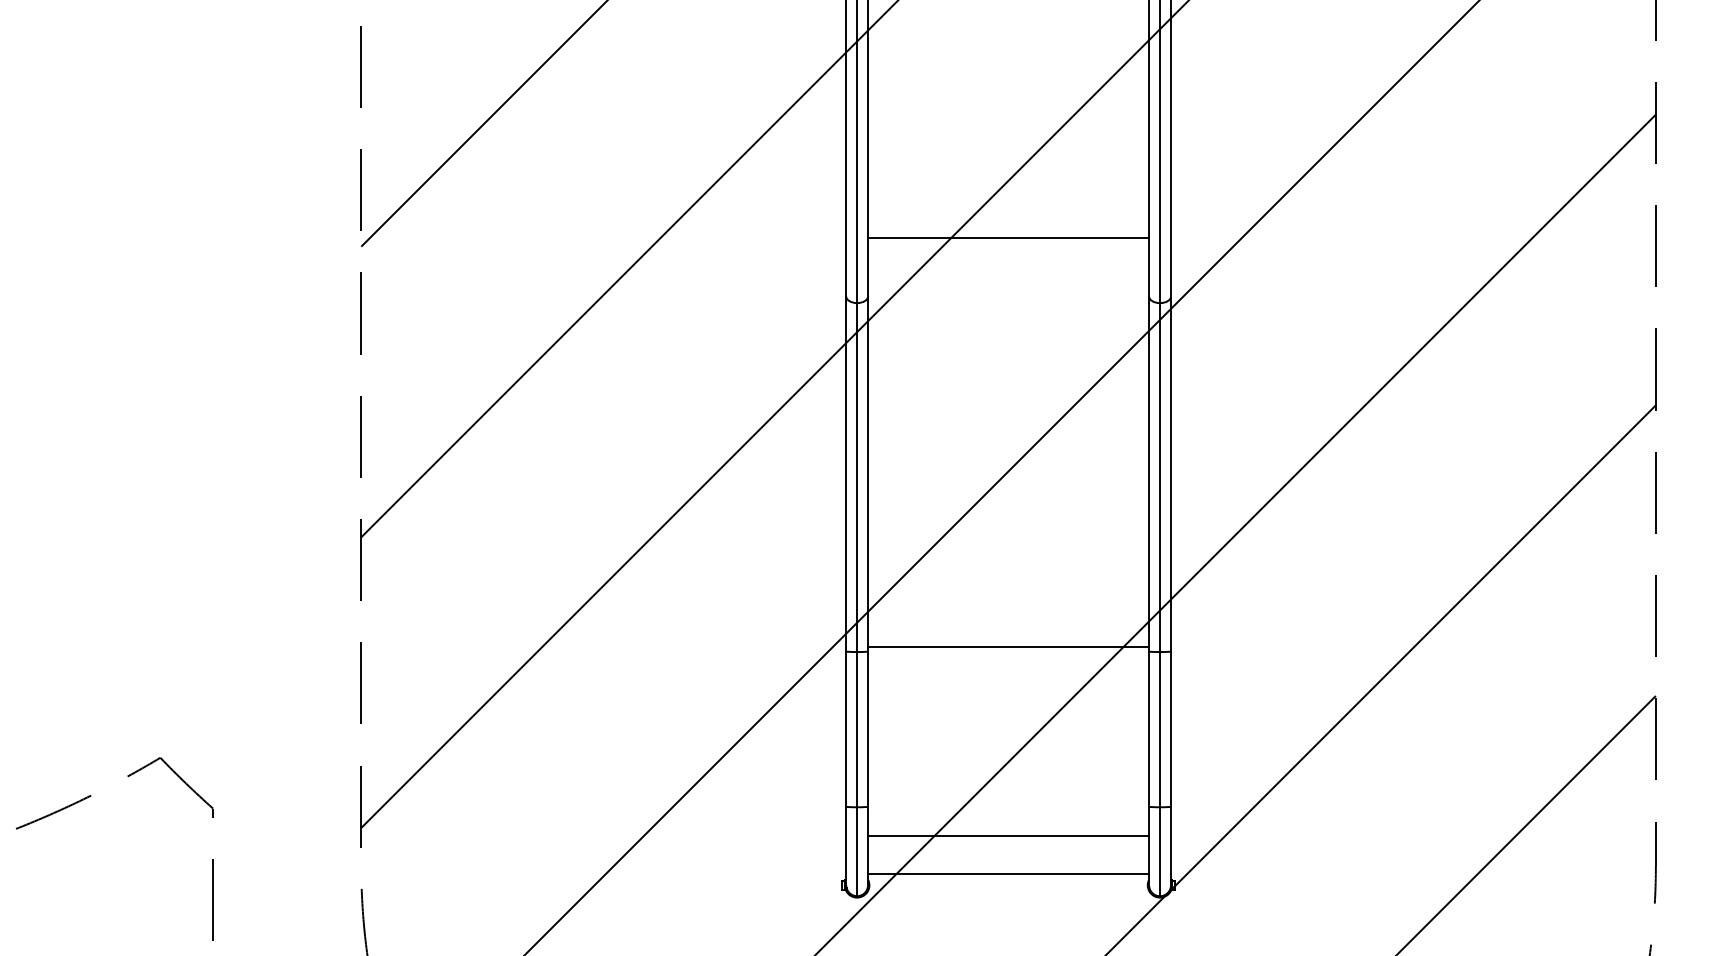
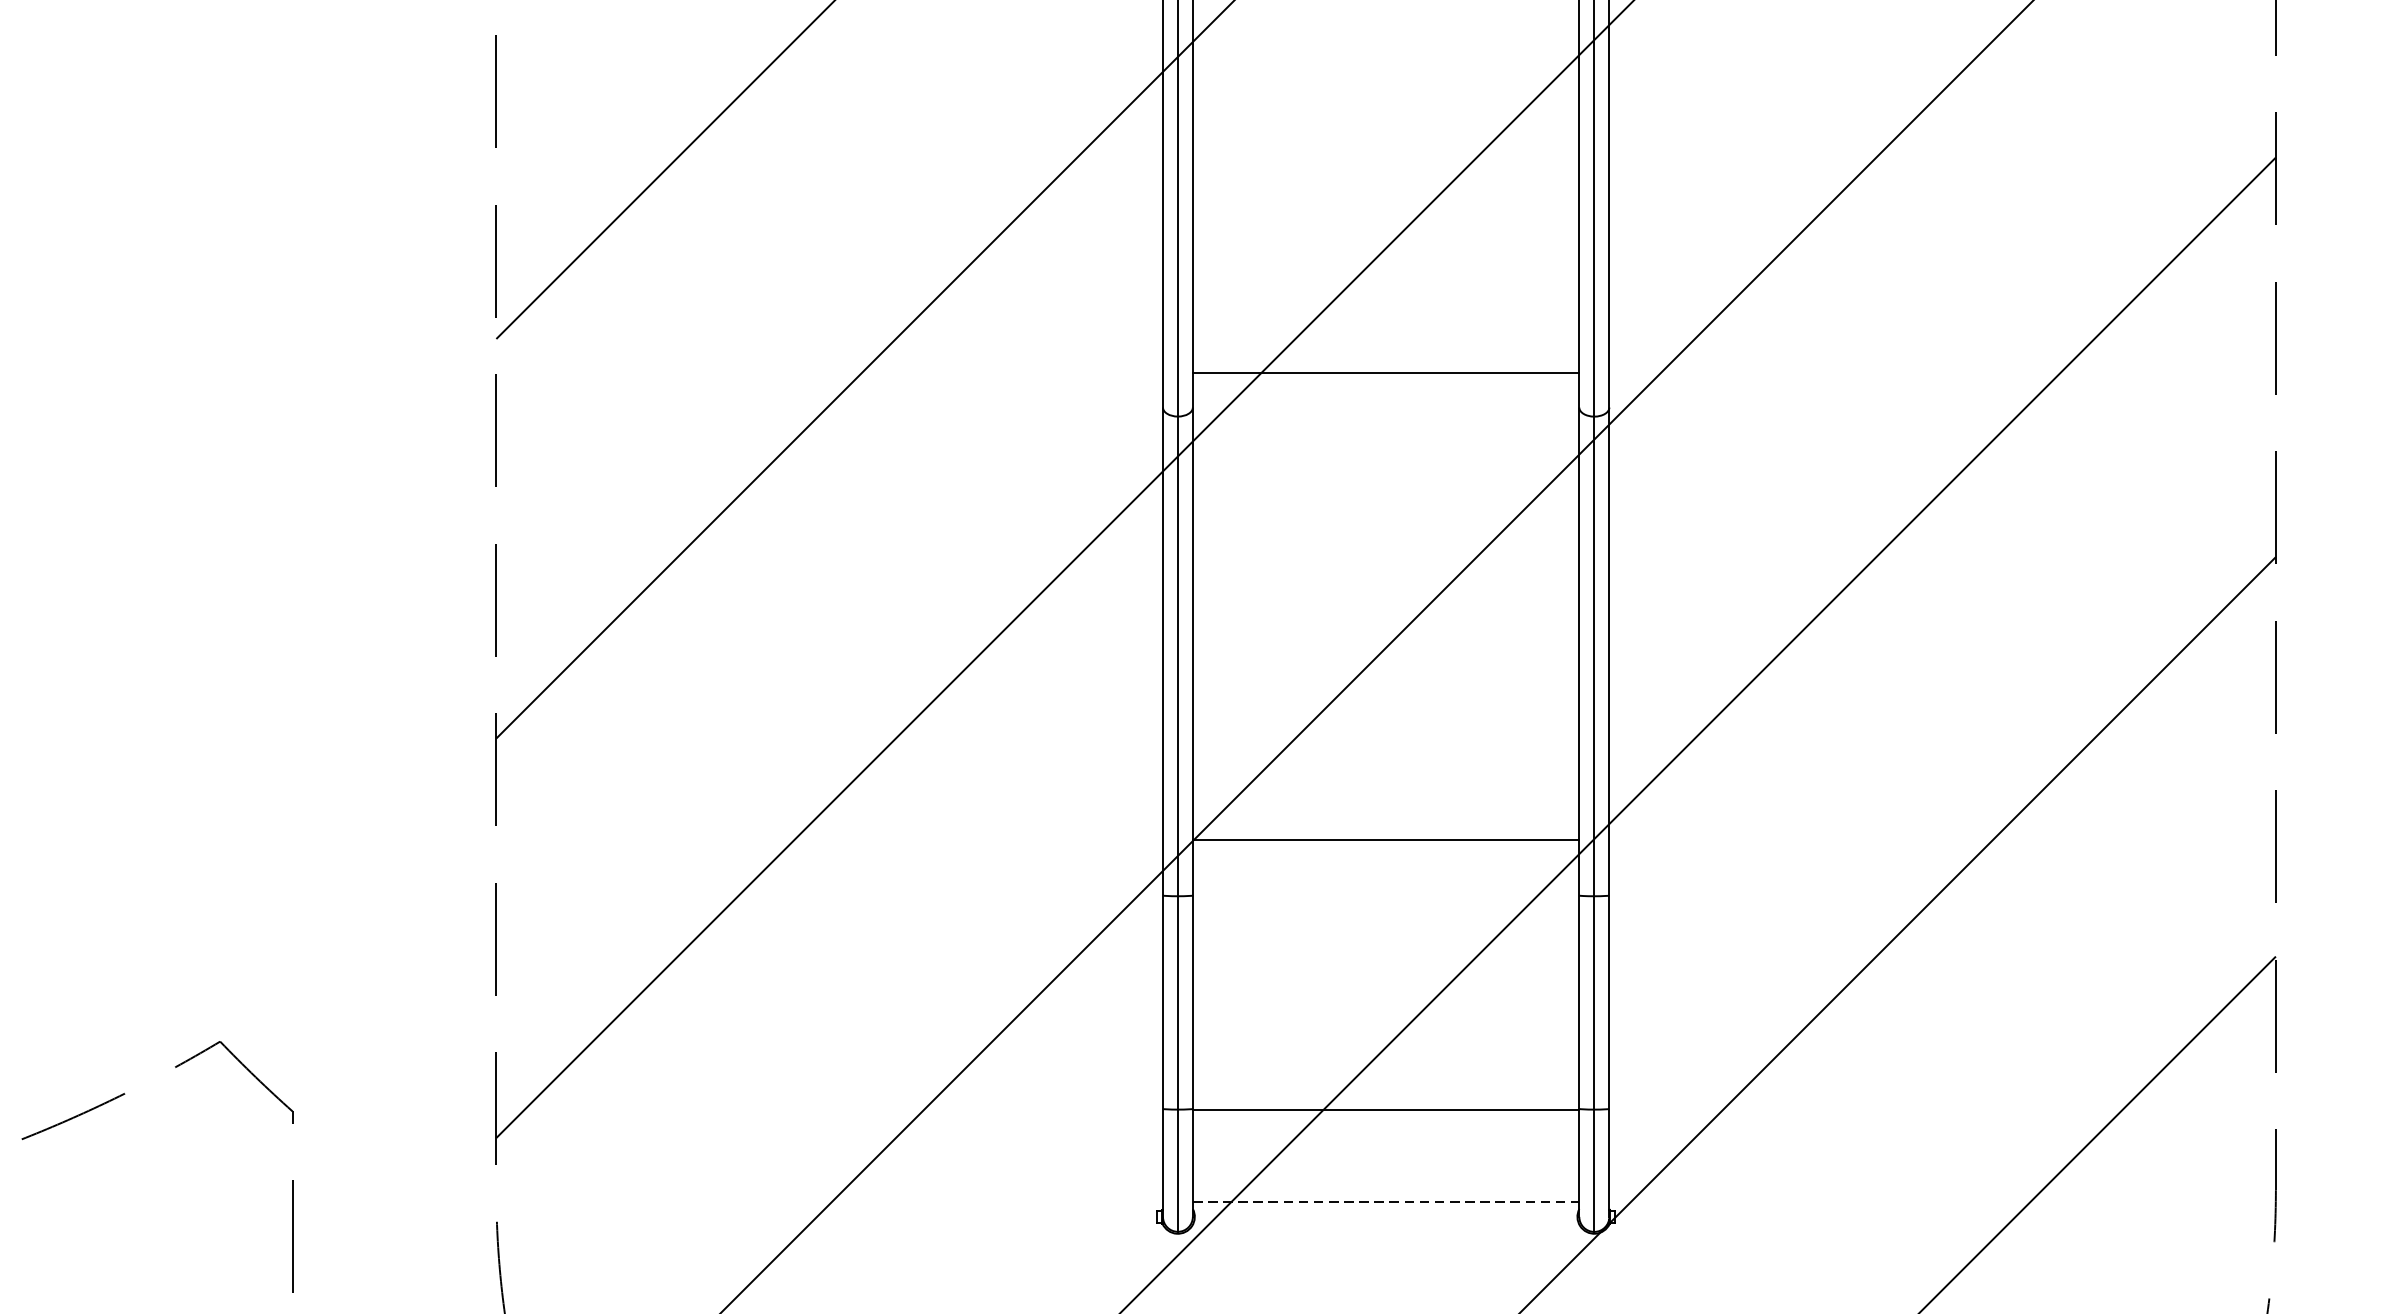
line: (1008, 237) -> (1386, 373), moved
line: (1008, 647) -> (1386, 840), moved
line: (1008, 836) -> (1386, 1109), moved
line: (1008, 874) -> (1386, 1202), solid -> dashed

